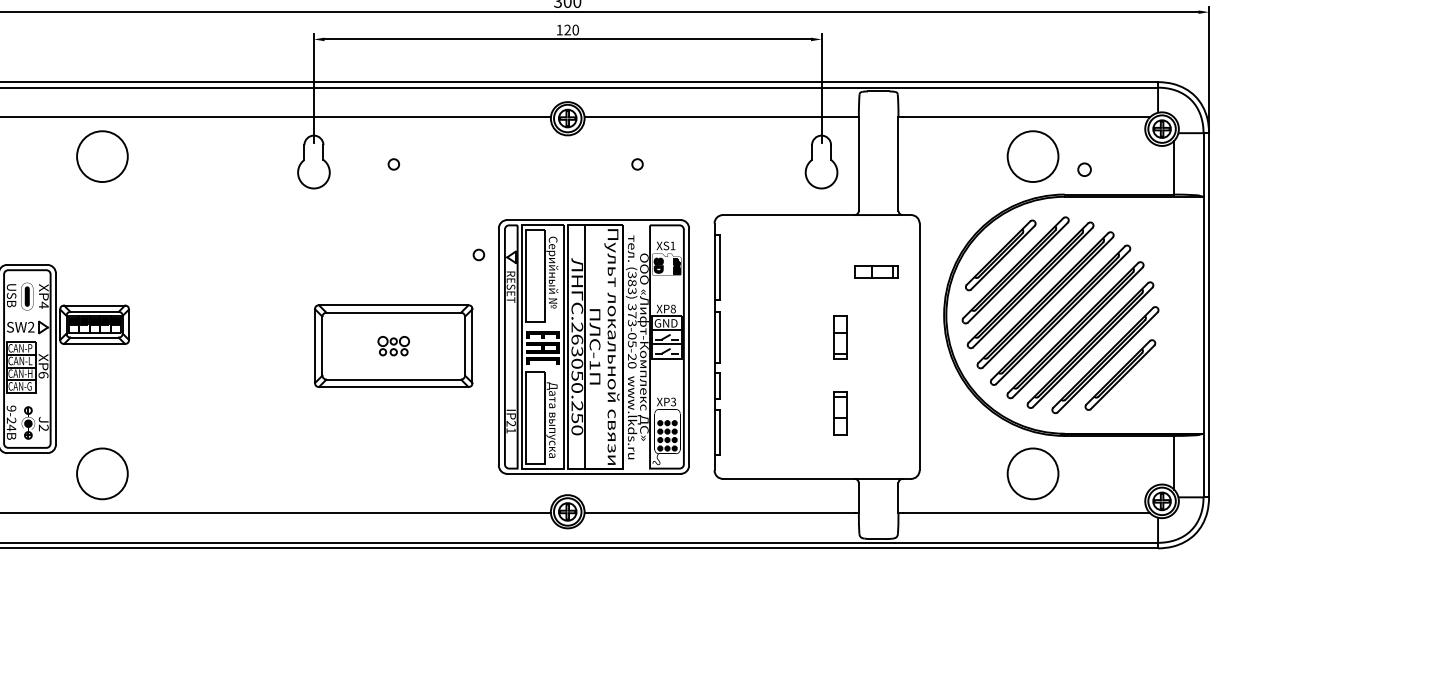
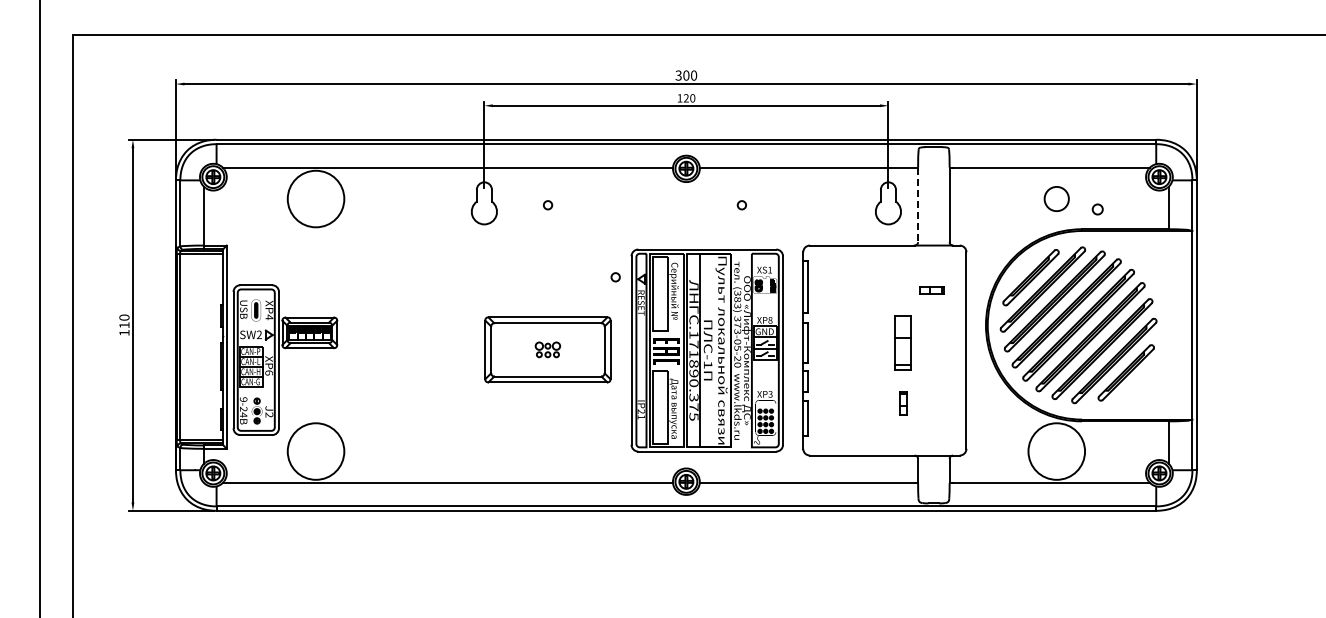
circle: (101, 155) -> (315, 198), size x1.4
circle: (1032, 155) -> (1056, 198), size x0.6
line: (859, 164) -> (918, 205), solid -> dashed
part: (875, 271) -> (931, 290), size x0.7
part: (840, 336) -> (903, 342), size x1.6
text: (576, 378) -> (693, 375), .263050.250 -> .171890.375
part: (840, 413) -> (903, 403), size x0.7
circle: (101, 473) -> (315, 451), size x1.4
circle: (1032, 473) -> (1056, 451), size x1.4

